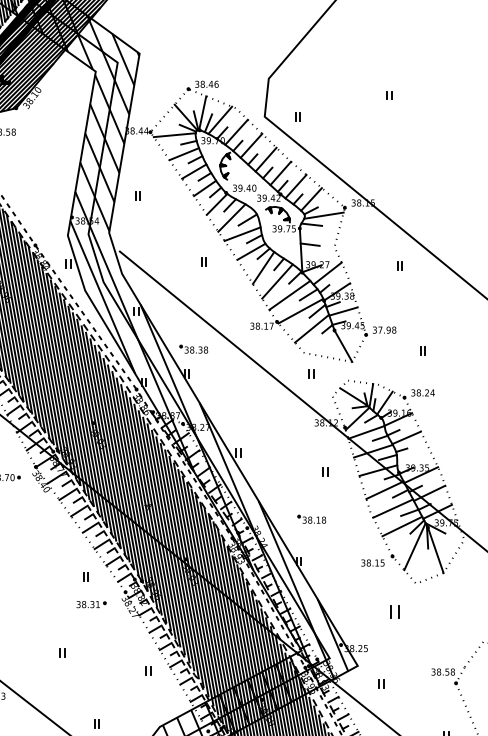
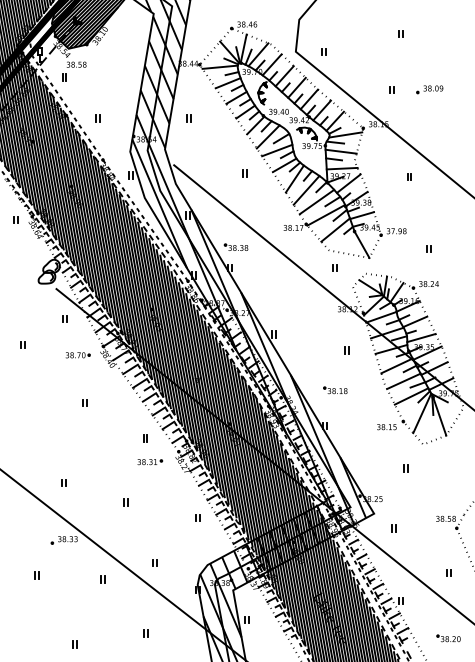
part: (378, 161) -> (391, 89), added
part: (423, 161) -> (429, 89), added
part: (28, 196) -> (97, 118), added
line: (317, 235) -> (340, 151), added
line: (319, 255) -> (341, 168), added
line: (414, 457) -> (421, 338), added
part: (13, 533) -> (84, 402), added
part: (395, 612) -> (405, 468), size x0.62

